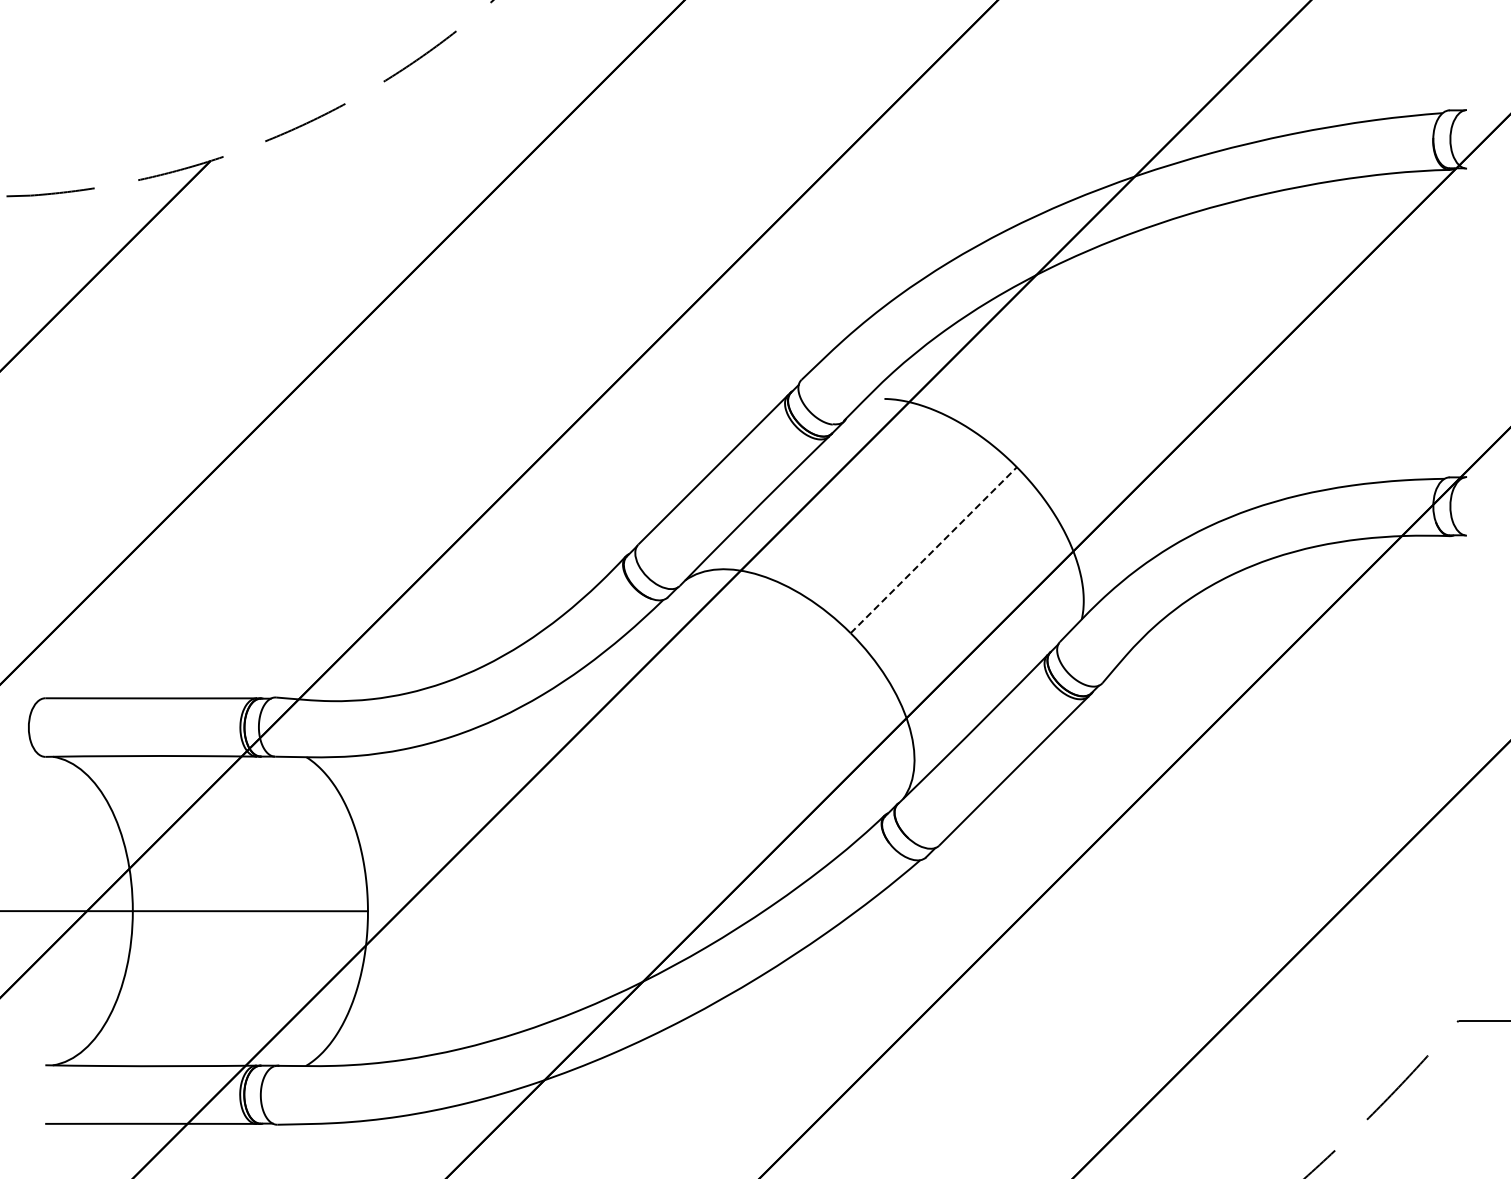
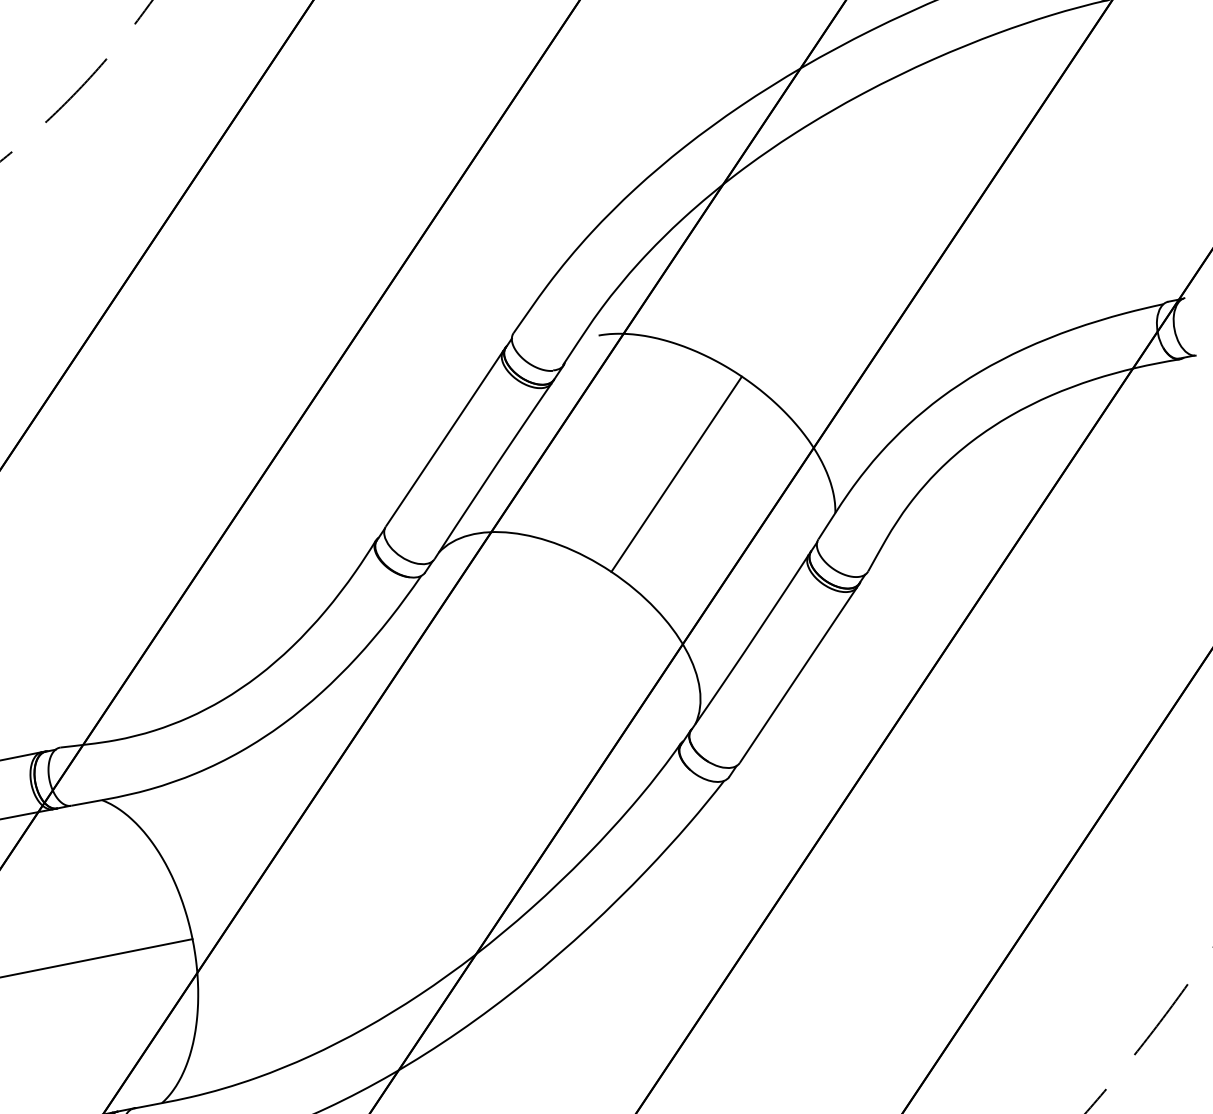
line: (934, 549) -> (677, 473), dashed -> solid

